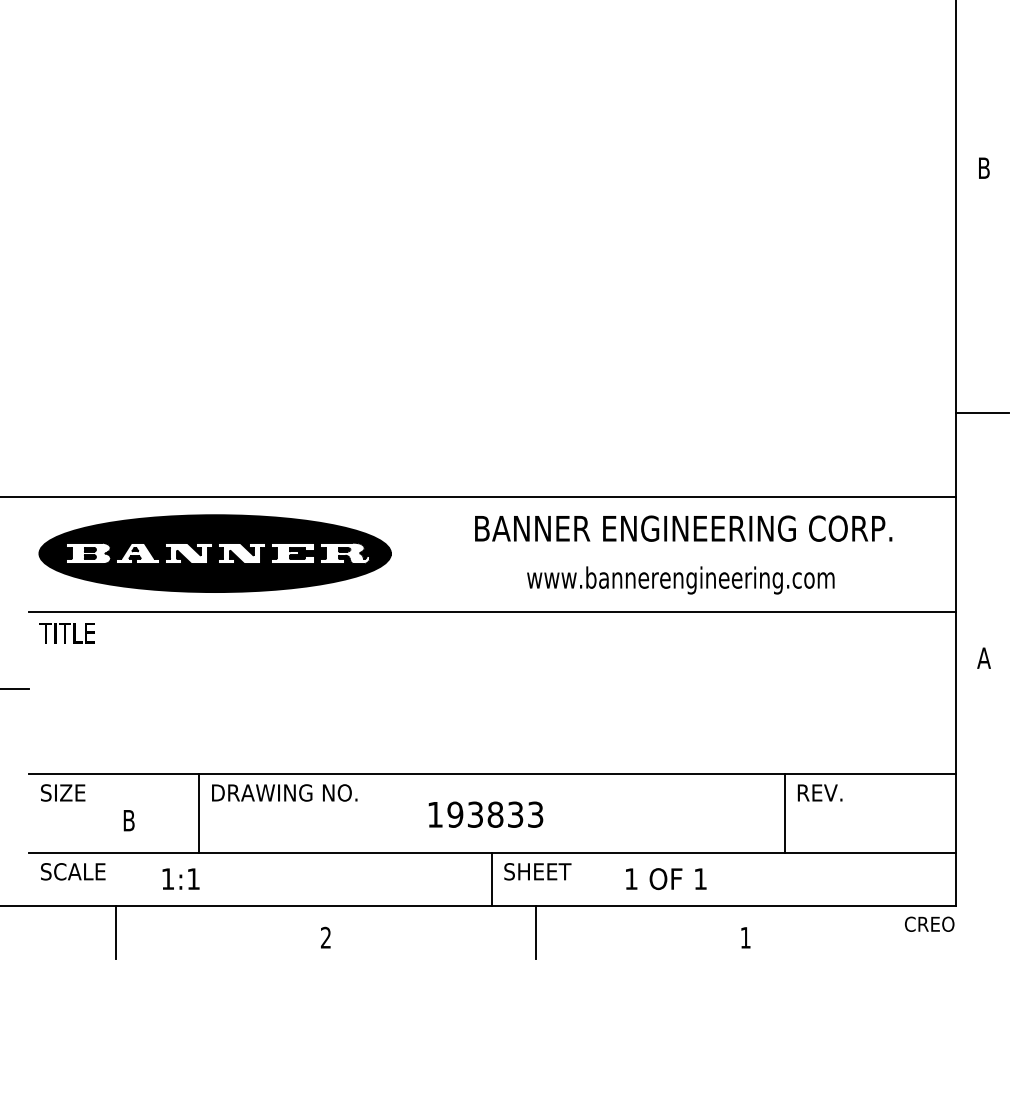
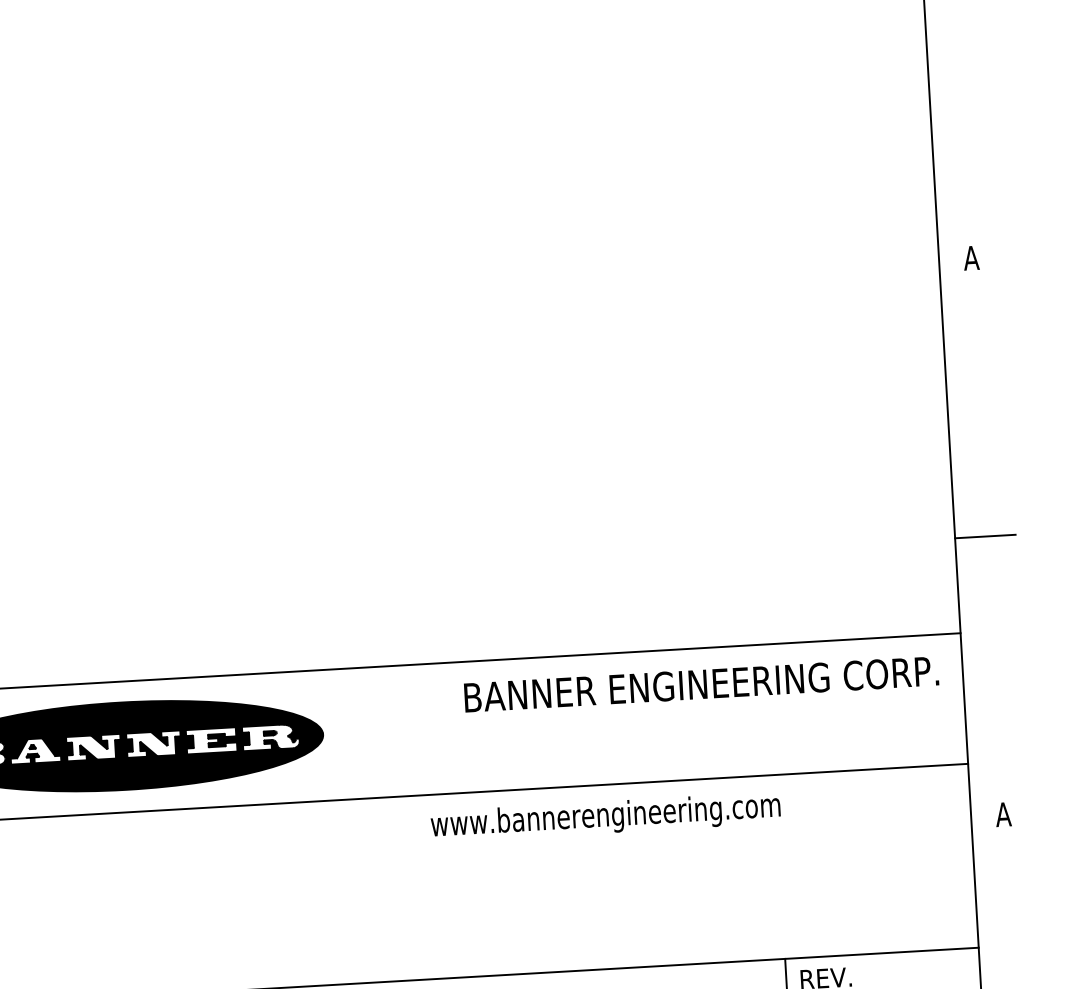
text: (983, 167) -> (970, 257), B -> A
text: (683, 528) -> (701, 684), moved
text: (680, 580) -> (605, 817), moved

